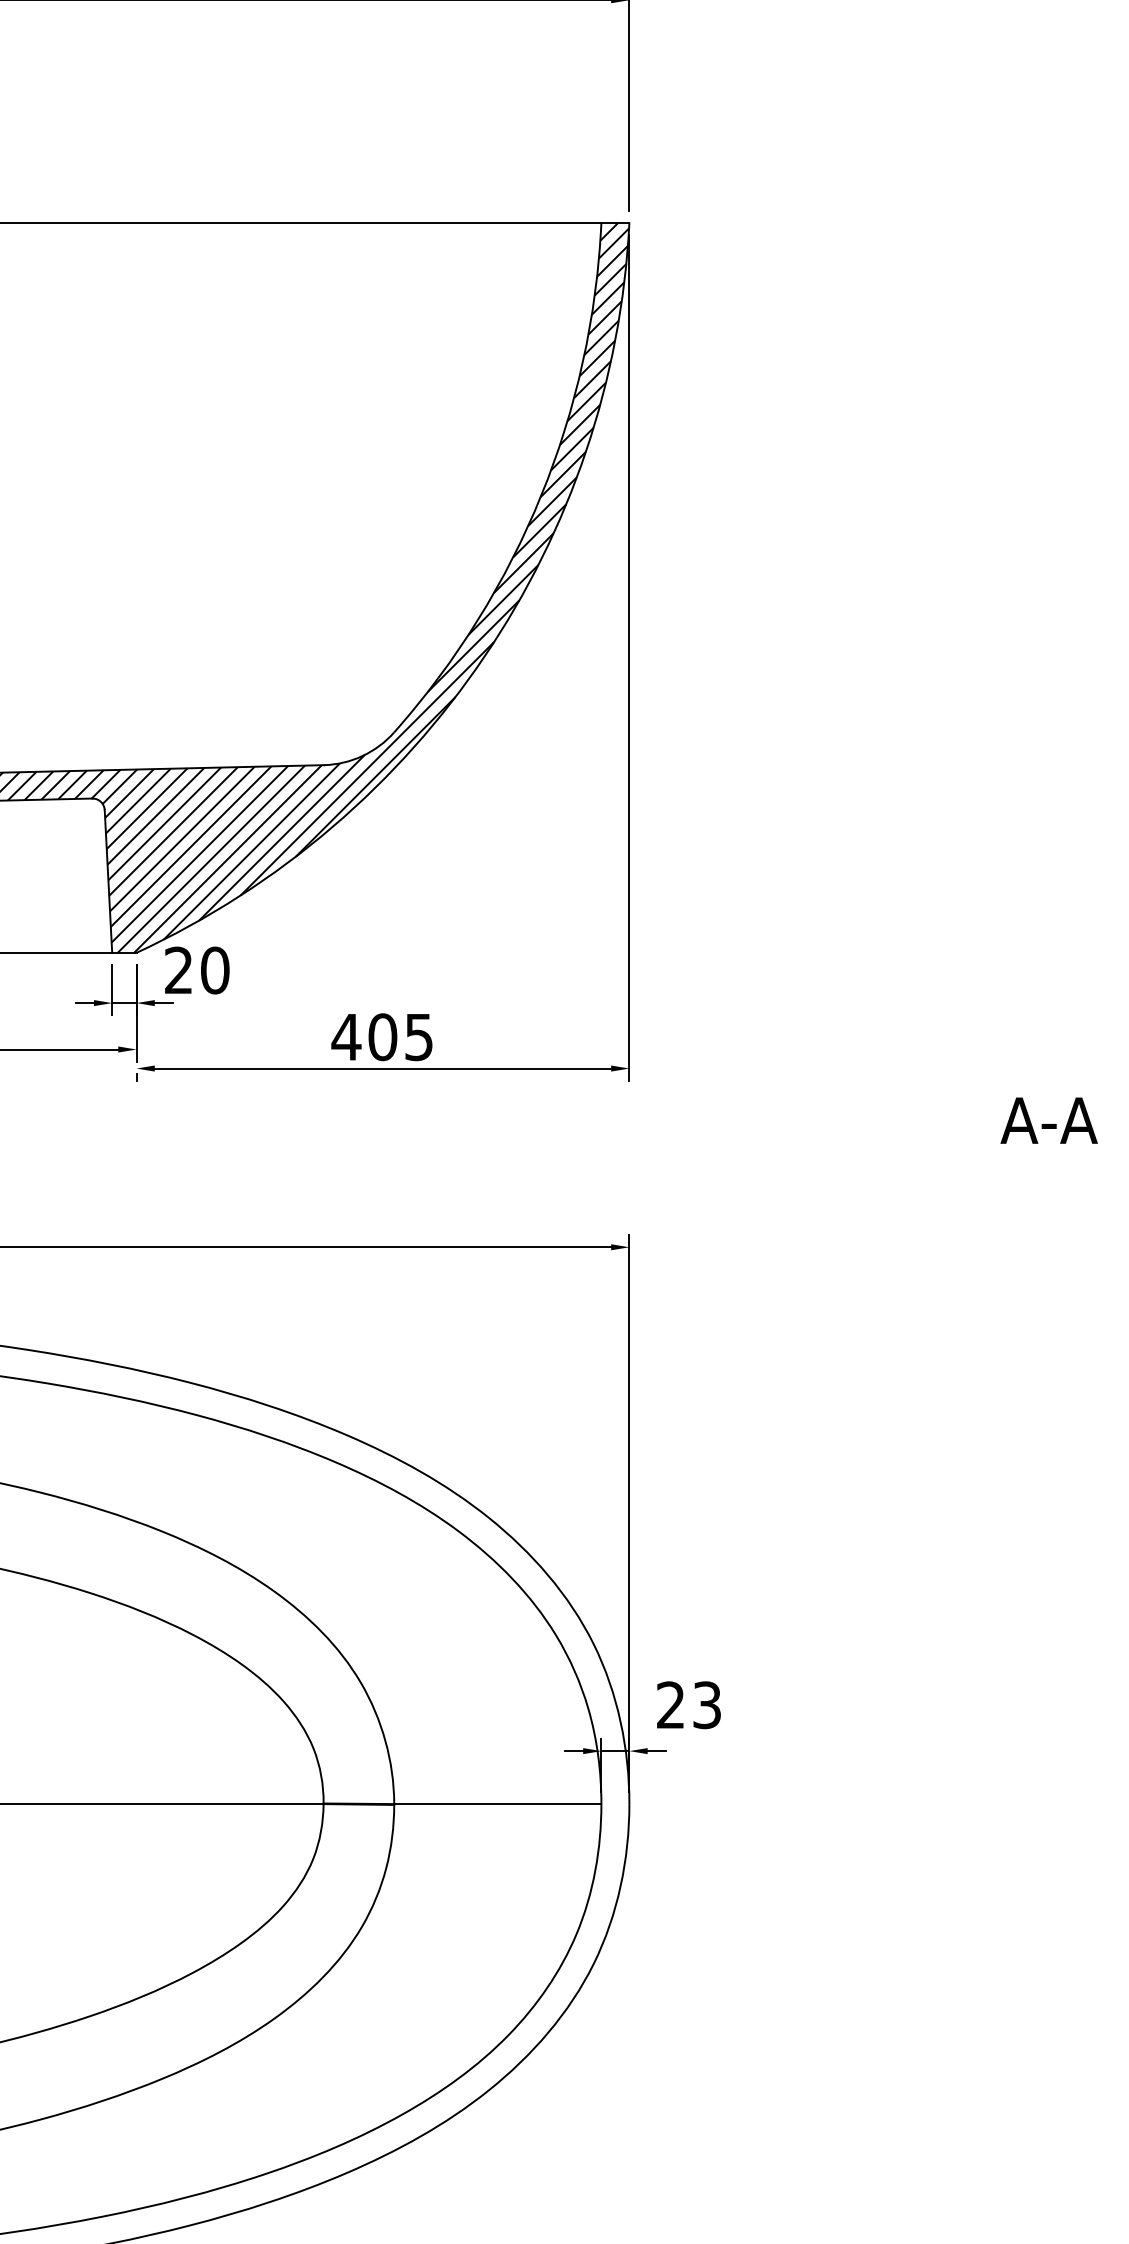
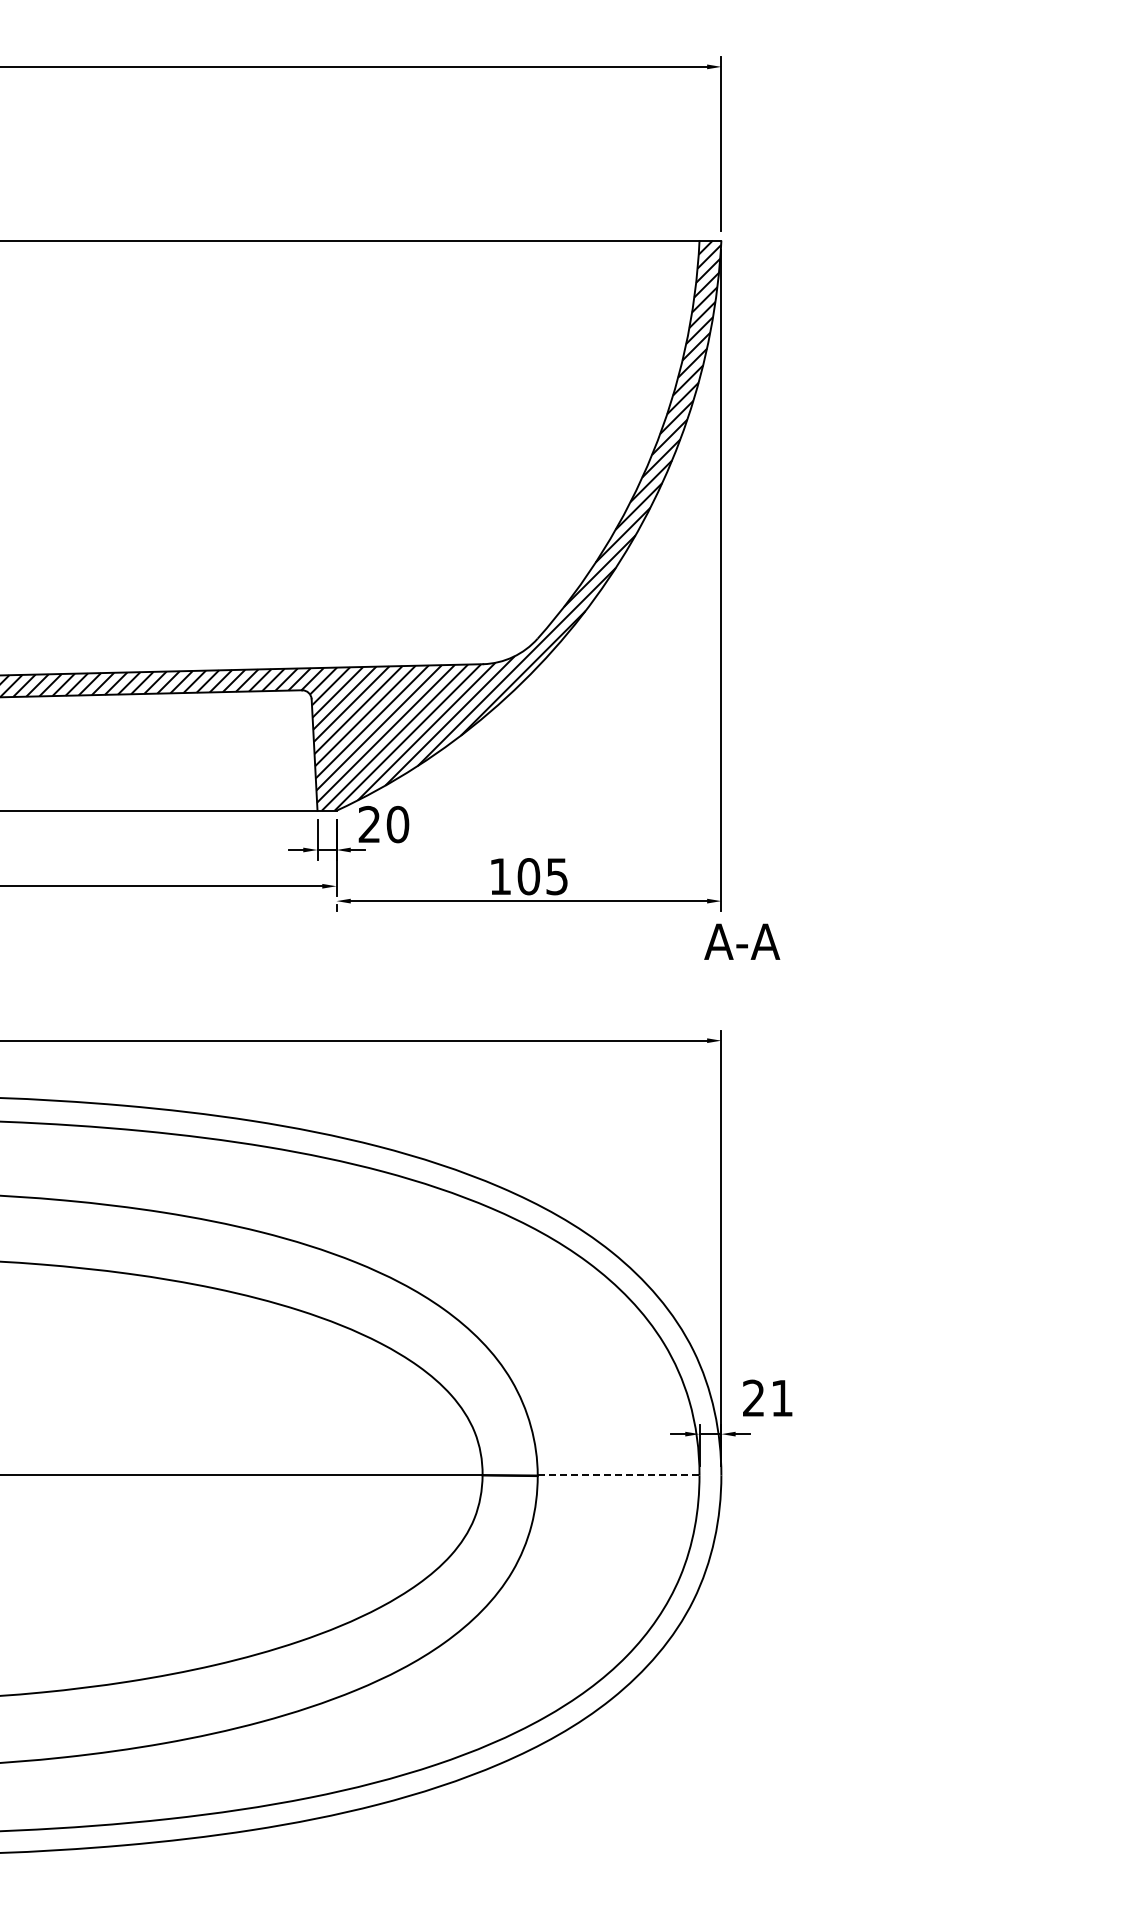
text: (346, 1037) -> (500, 876), 405 -> 105
text: (1049, 1120) -> (742, 941), moved
text: (706, 1704) -> (781, 1397), 23 -> 21
line: (497, 1804) -> (618, 1475), solid -> dashed

